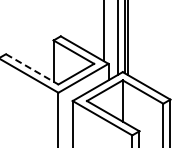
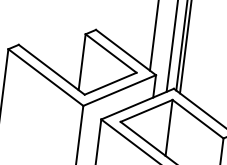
line: (32, 69) -> (52, 70), dashed -> solid

